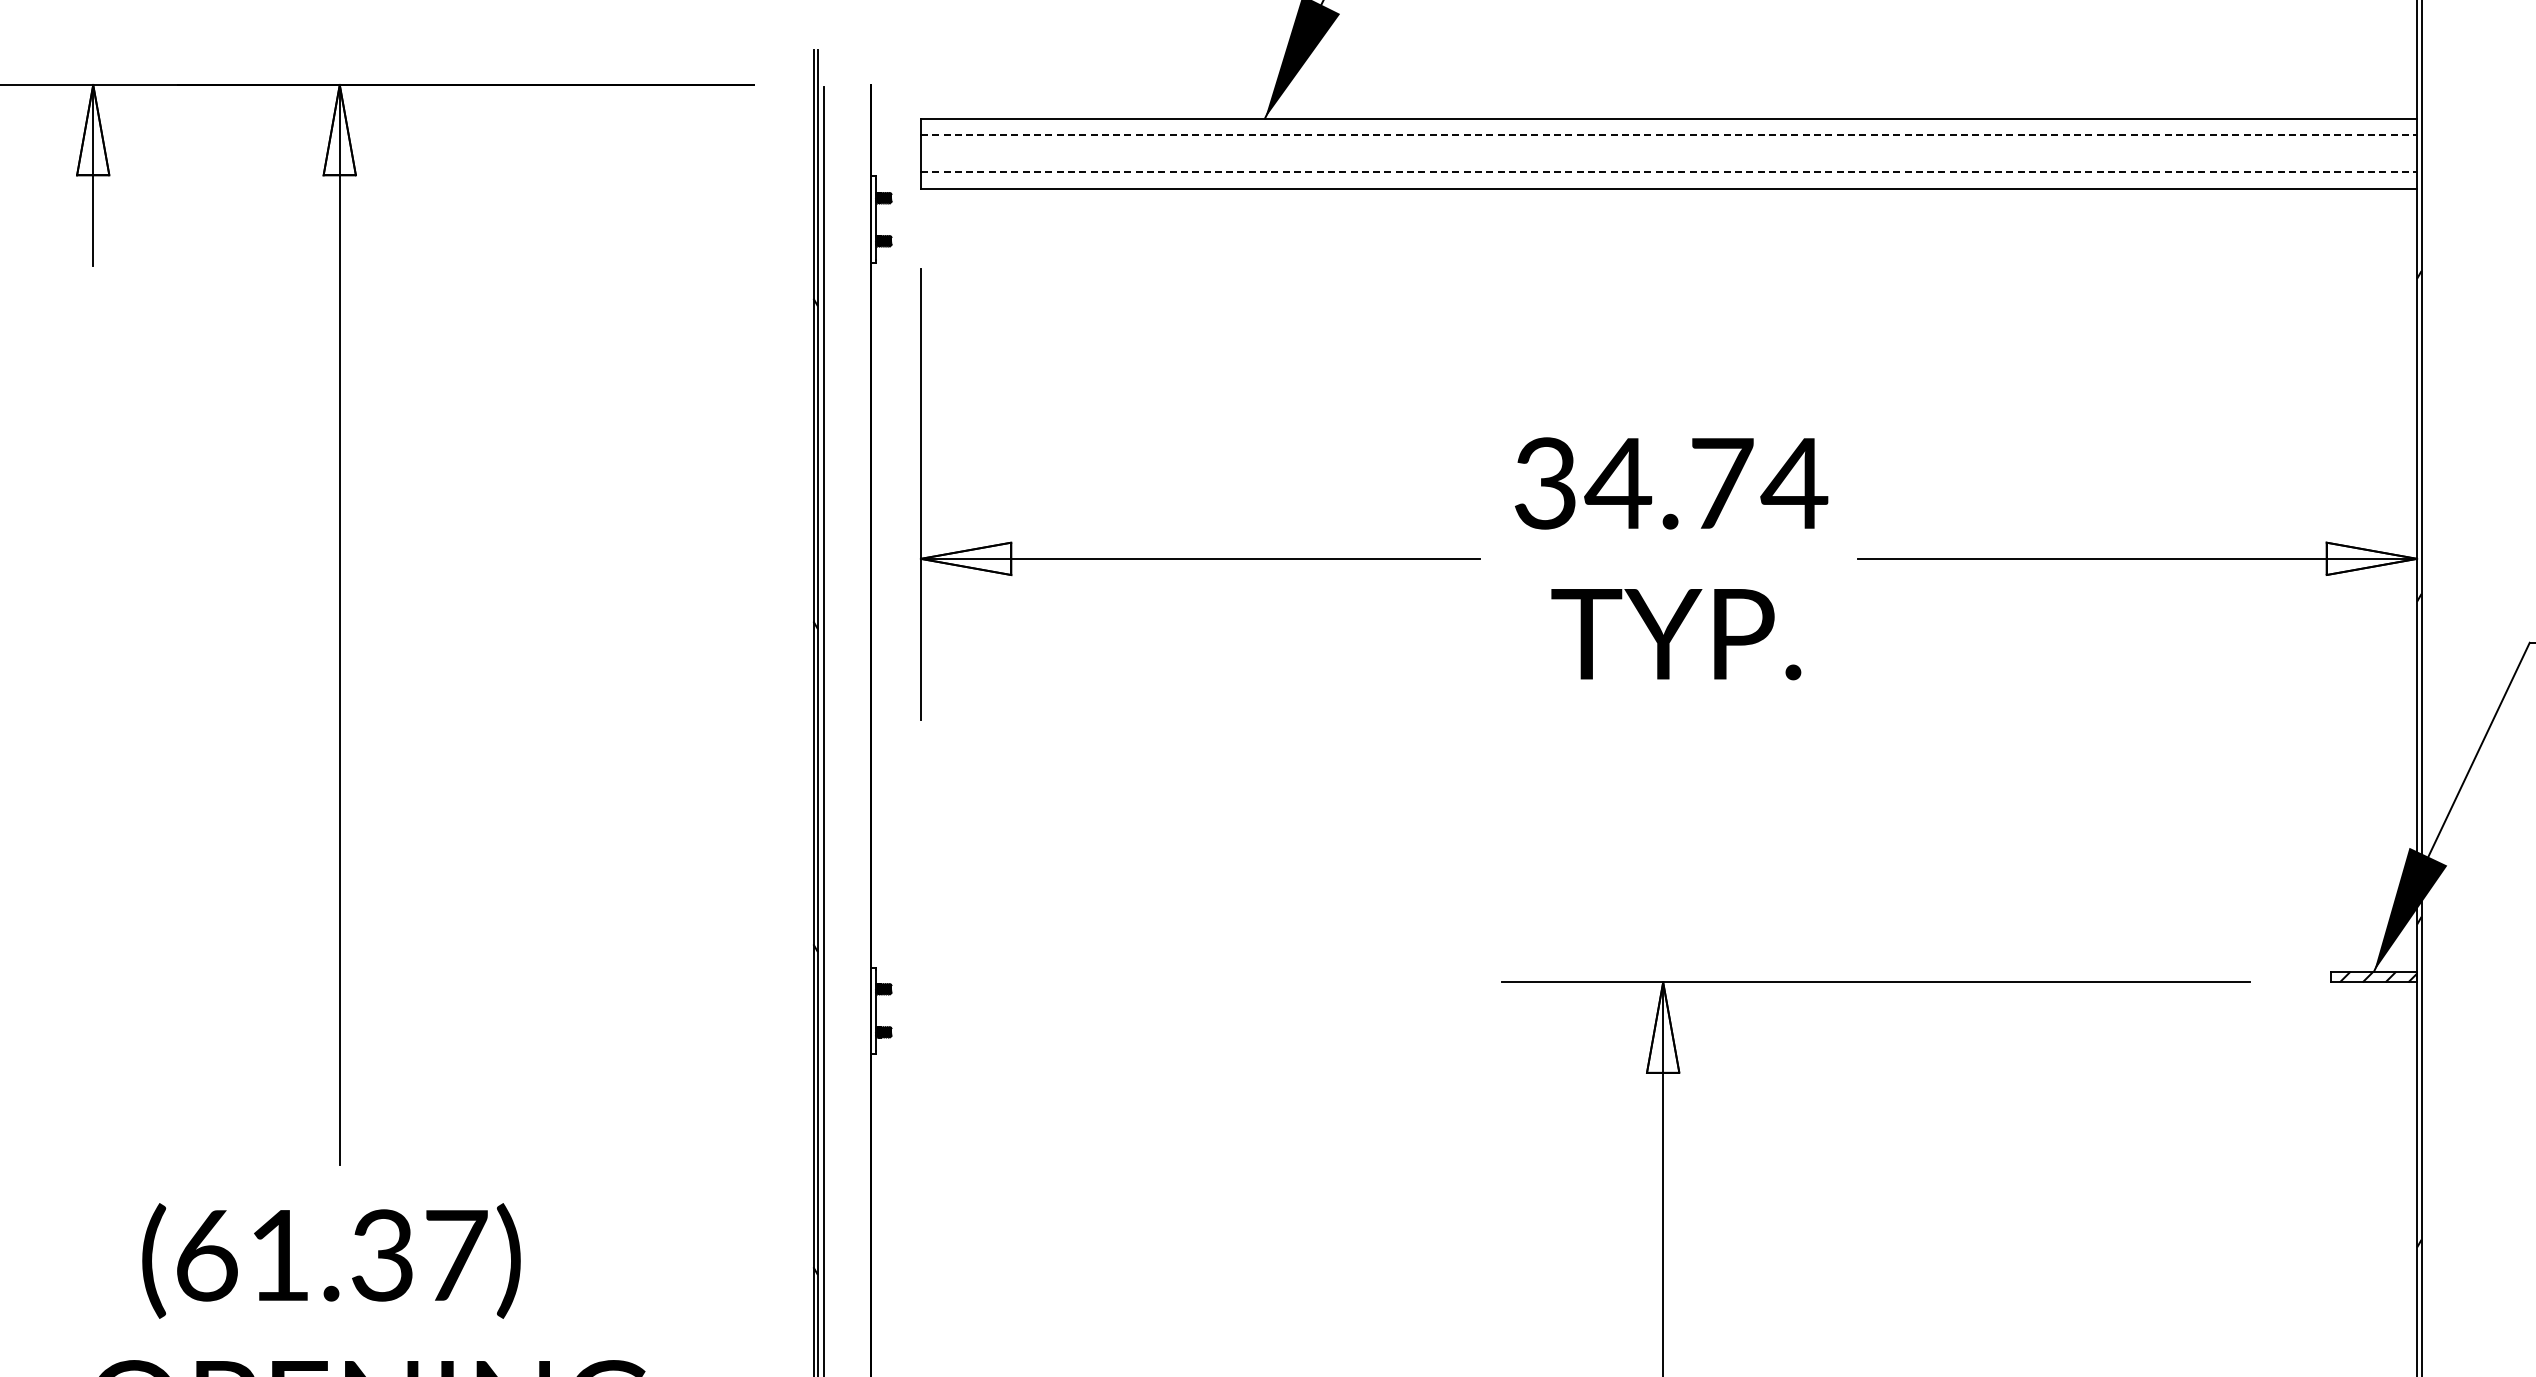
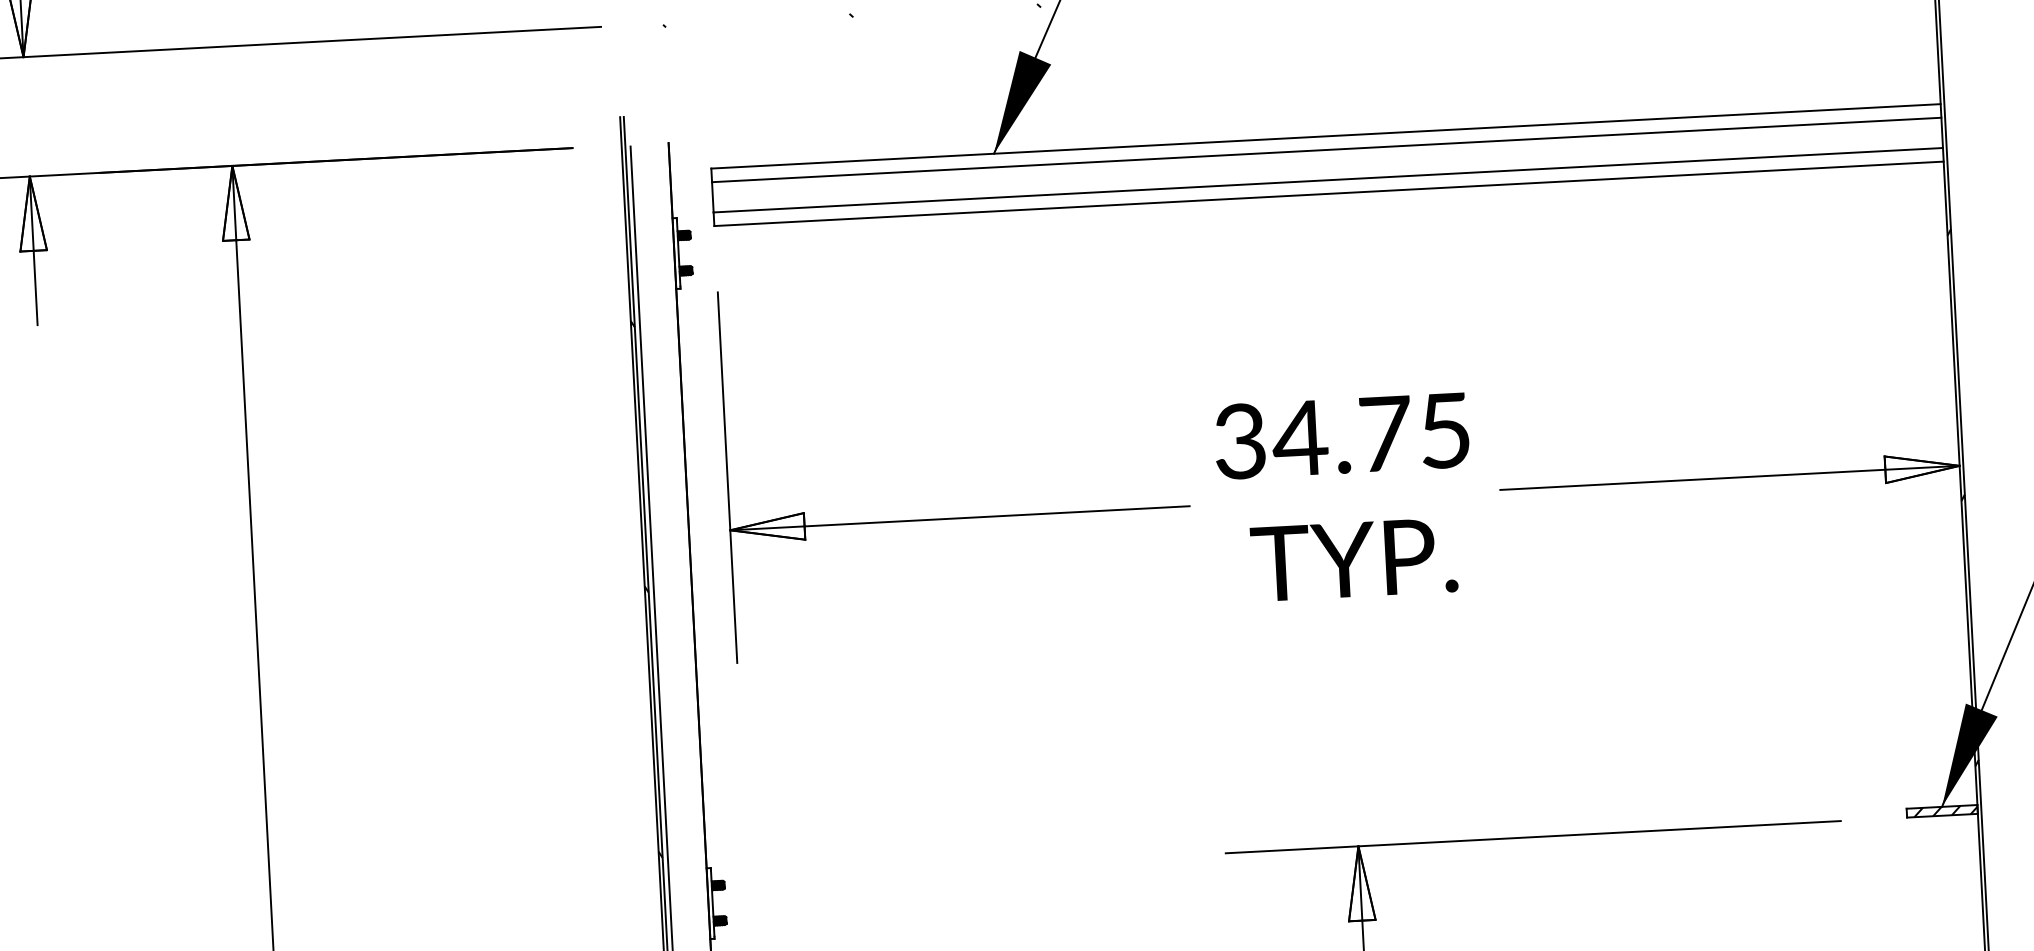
line: (1669, 135) -> (1327, 150), dashed -> solid
line: (1669, 172) -> (1328, 180), dashed -> solid
text: (1794, 483) -> (1444, 430), 34.74 -> 34.75

